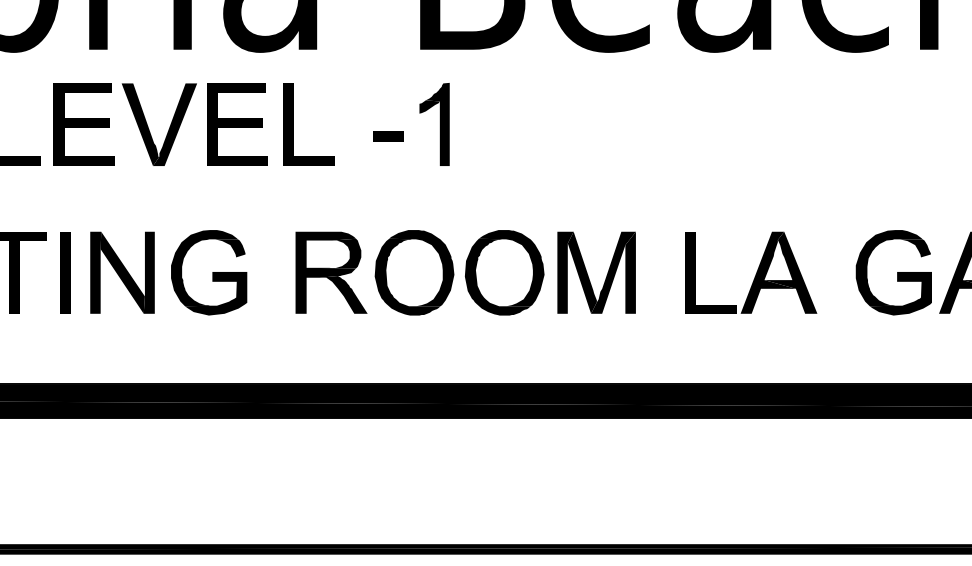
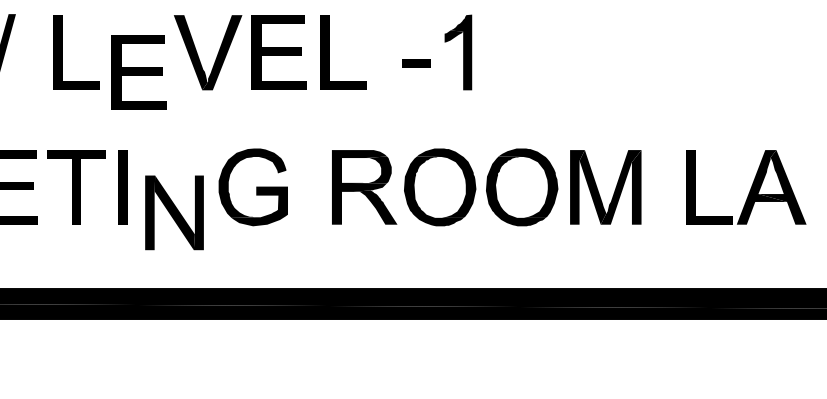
part: (83, 124) -> (139, 72), moved
part: (122, 272) -> (174, 212), moved

